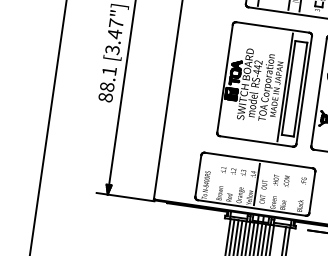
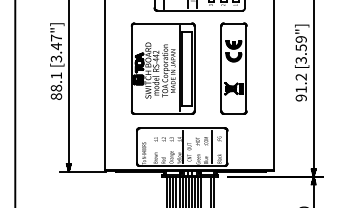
part: (263, 84) -> (162, 68), moved
line: (293, 188) -> (212, 146), added

